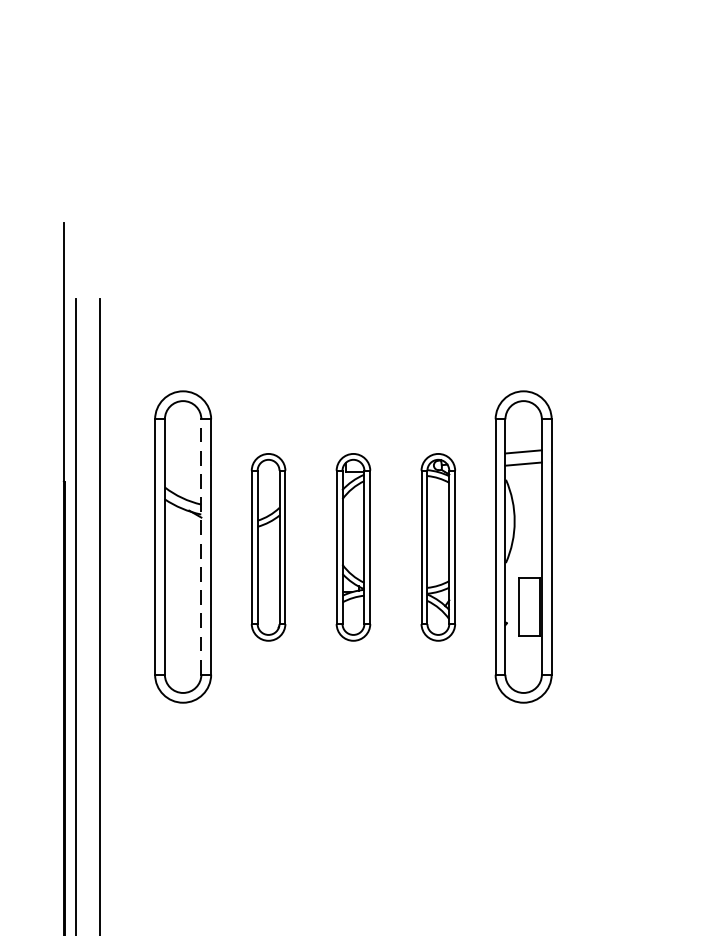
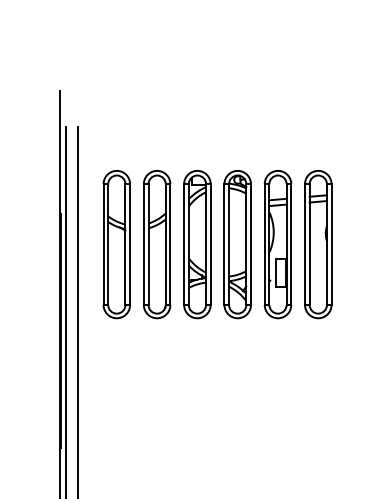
line: (201, 546) -> (125, 244), dashed -> solid
part: (269, 546) -> (157, 244), size x1.67
part: (353, 546) -> (197, 244), size x1.67
part: (438, 546) -> (237, 244), size x1.67
part: (609, 546) -> (318, 244), added

